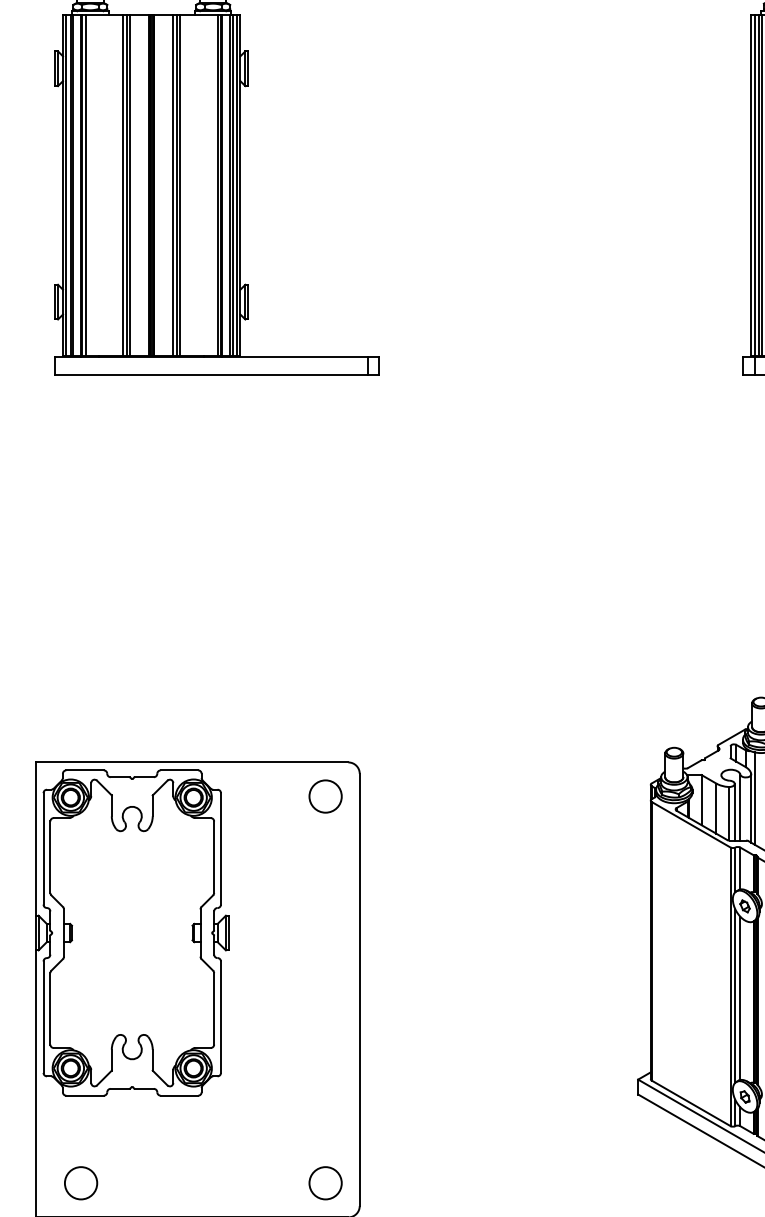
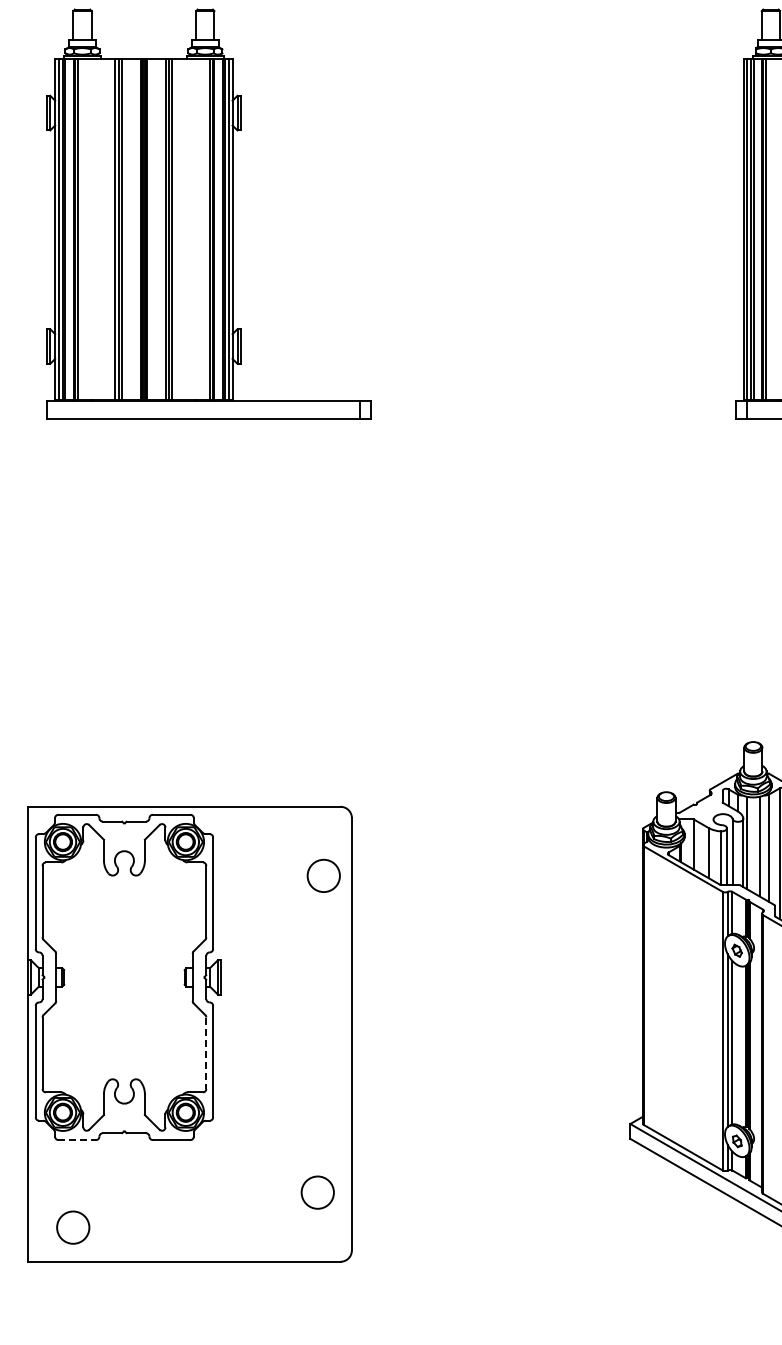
circle: (325, 796) -> (323, 875), moved
line: (214, 1009) -> (206, 1053), solid -> dashed
line: (85, 1096) -> (77, 1140), solid -> dashed
circle: (325, 1183) -> (317, 1192), moved

